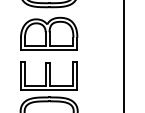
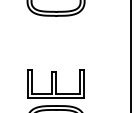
part: (49, 33) -> (56, 42), removed

